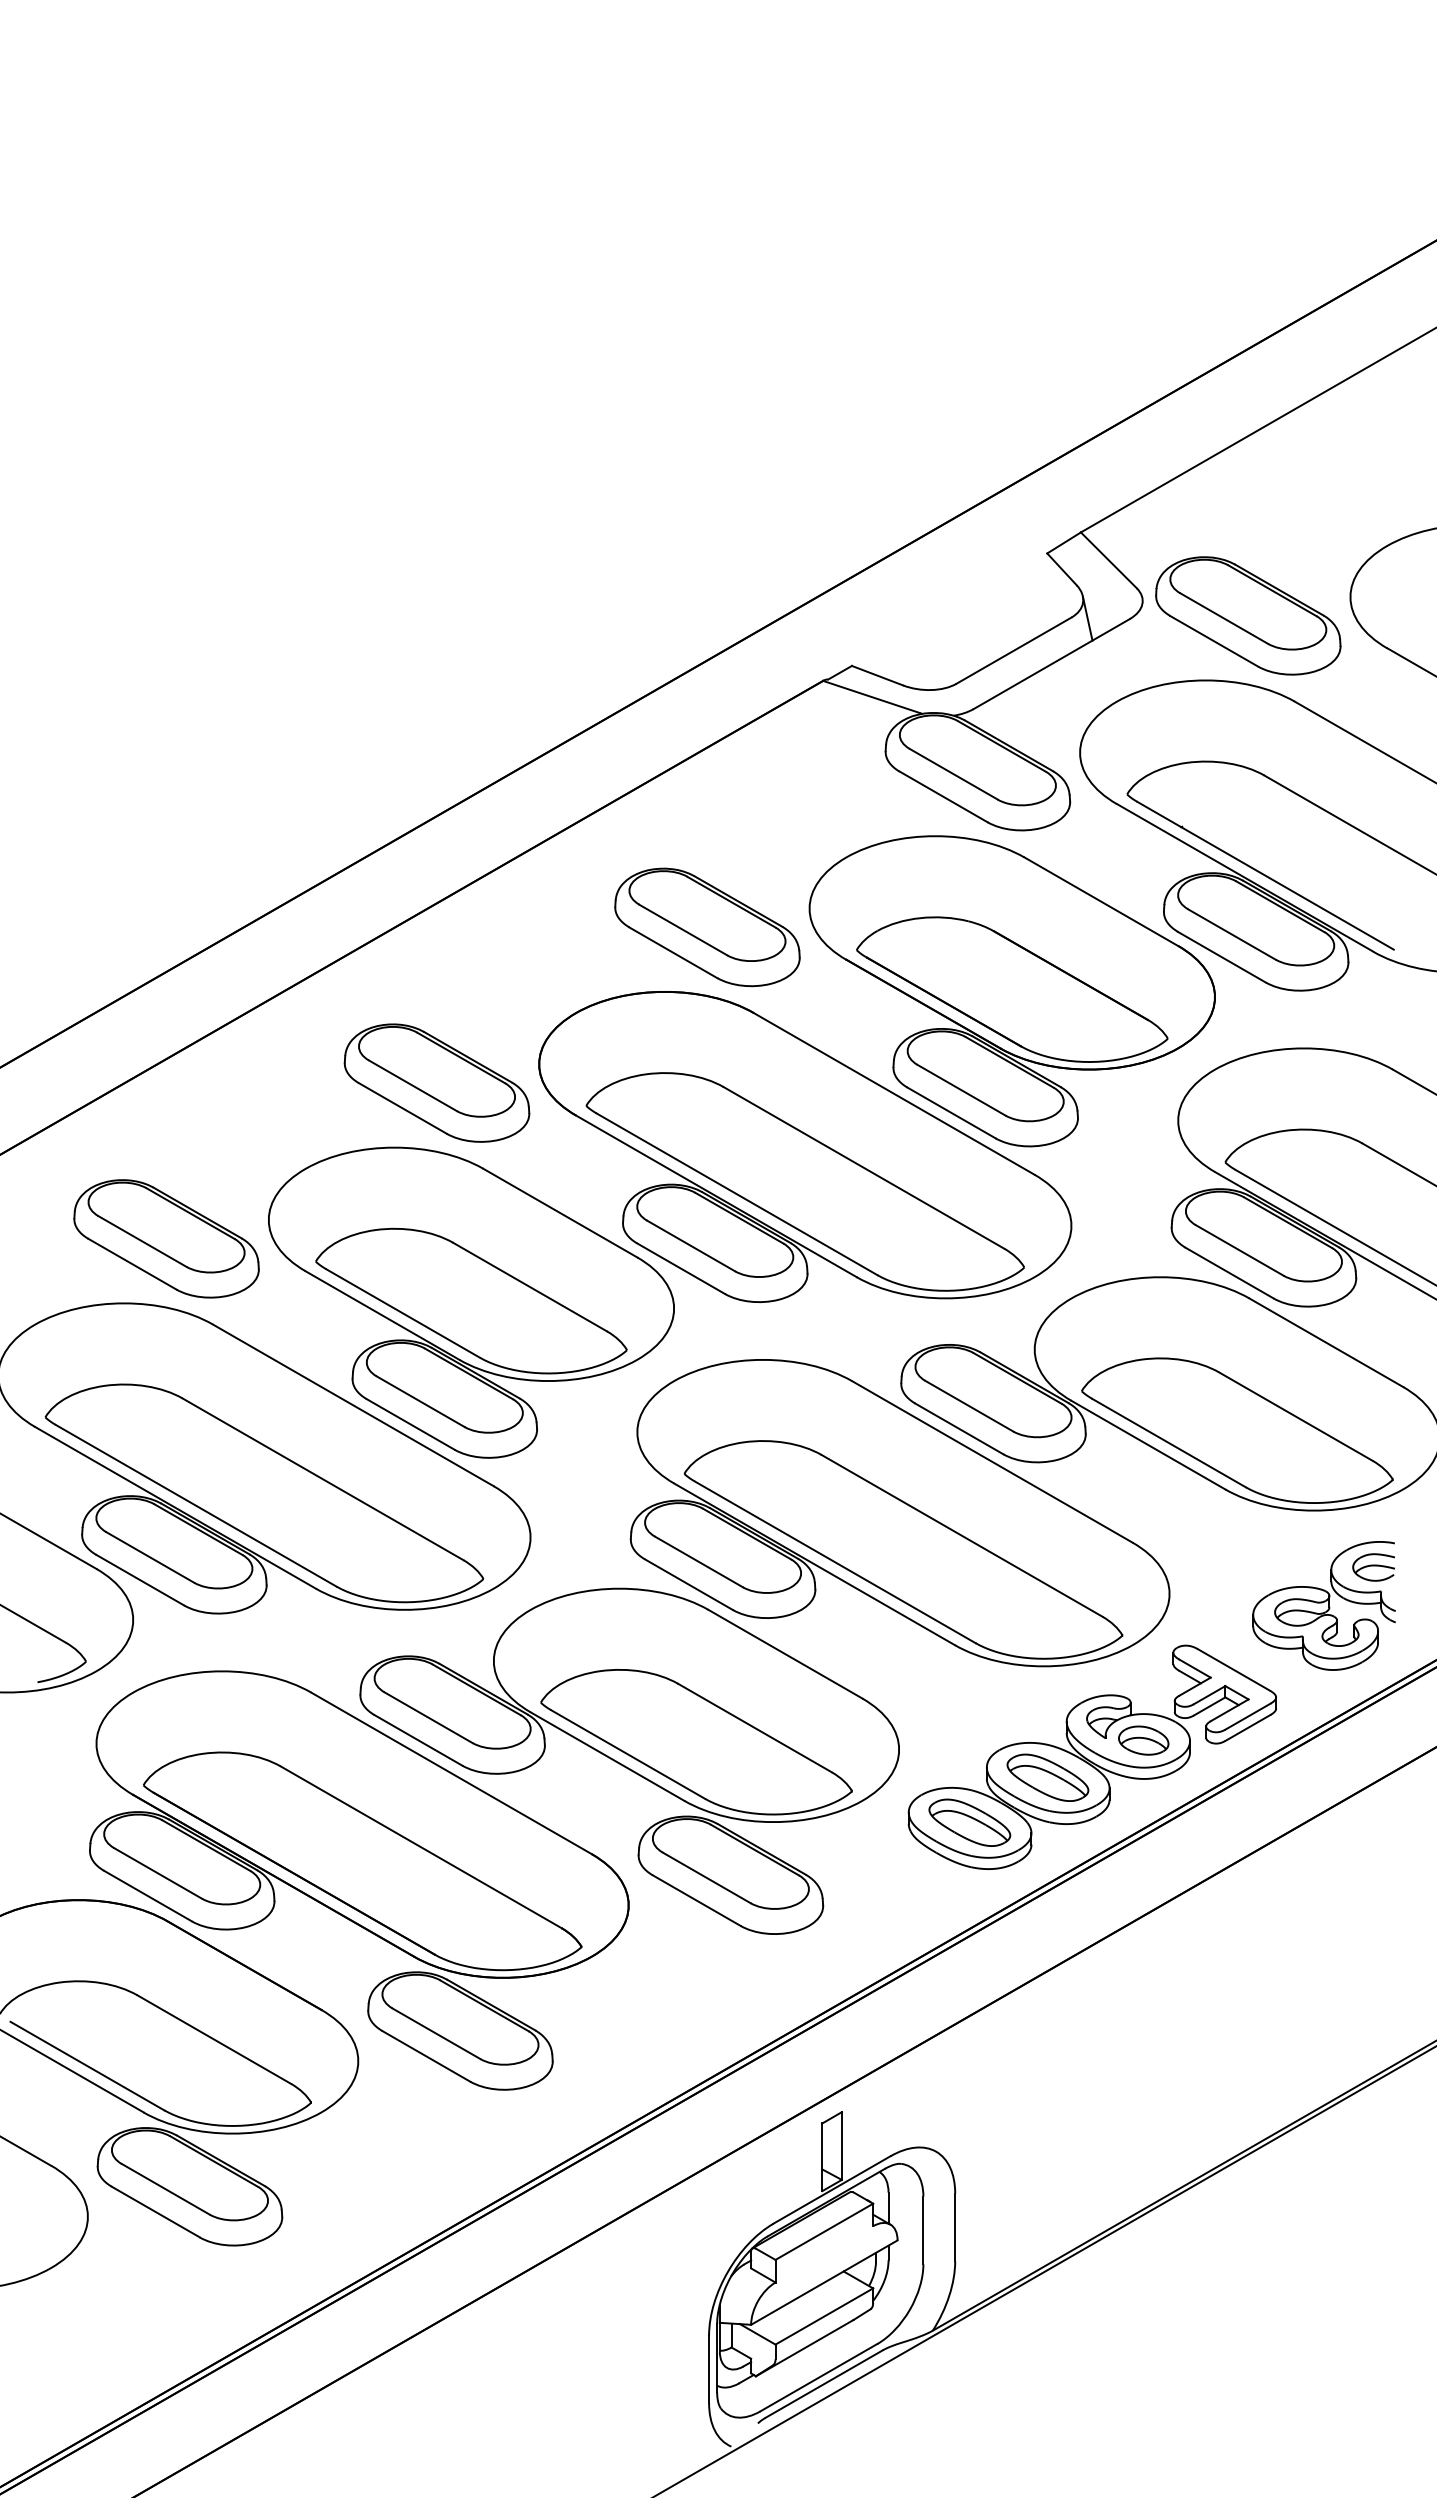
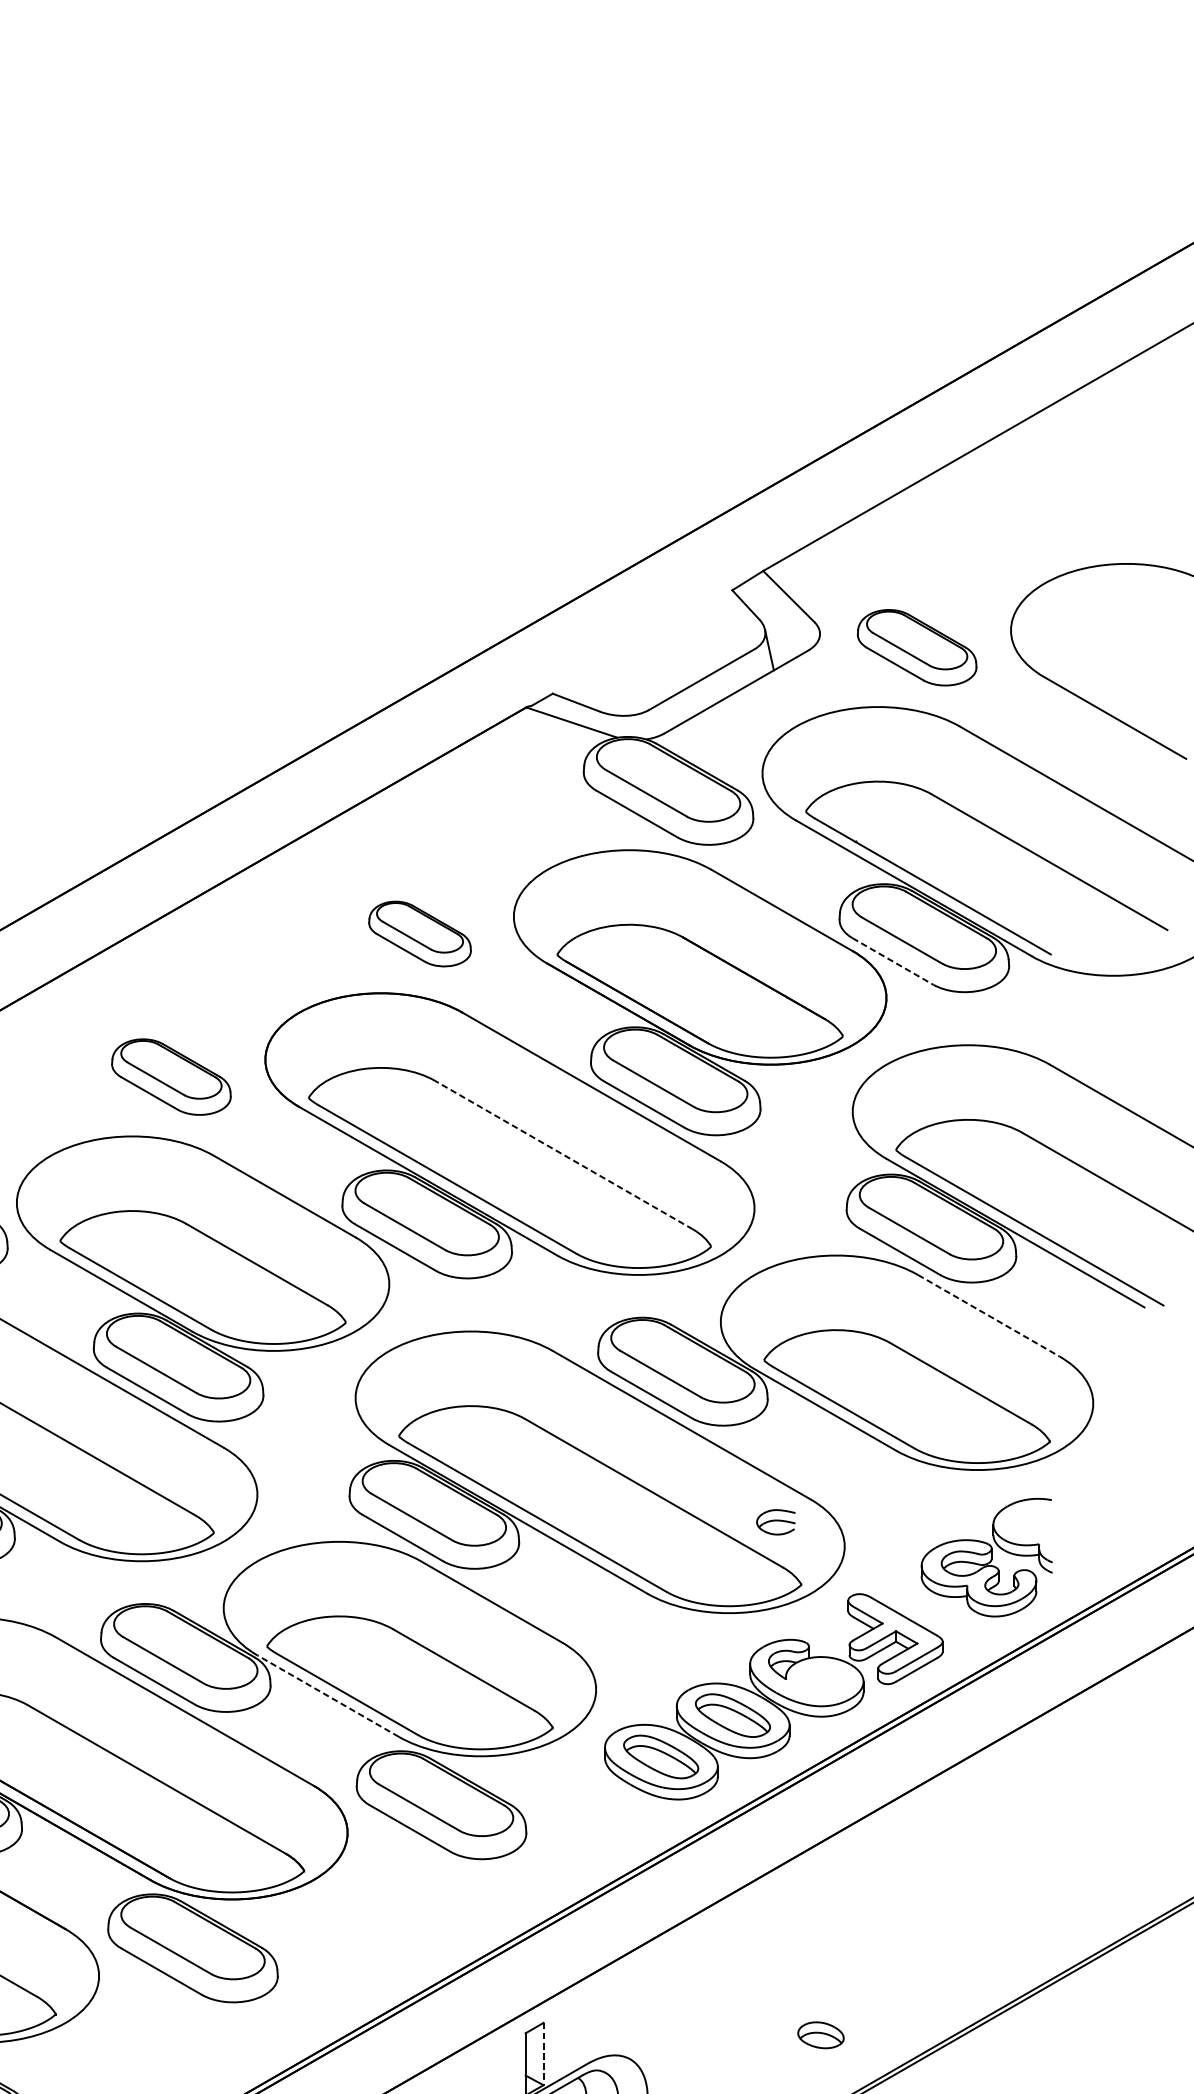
part: (1248, 615) -> (917, 647), size x0.7
part: (707, 927) -> (420, 934), size x0.6
line: (1221, 957) -> (892, 961), solid -> dashed
part: (436, 1082) -> (170, 1076), size x0.7
line: (863, 1167) -> (563, 1154), solid -> dashed
line: (1326, 1342) -> (988, 1315), solid -> dashed
part: (1373, 1567) -> (775, 1522), moved
part: (1143, 1740) -> (820, 2035), moved
line: (607, 1756) -> (328, 1696), solid -> dashed
line: (841, 2146) -> (543, 2054), solid -> dashed

